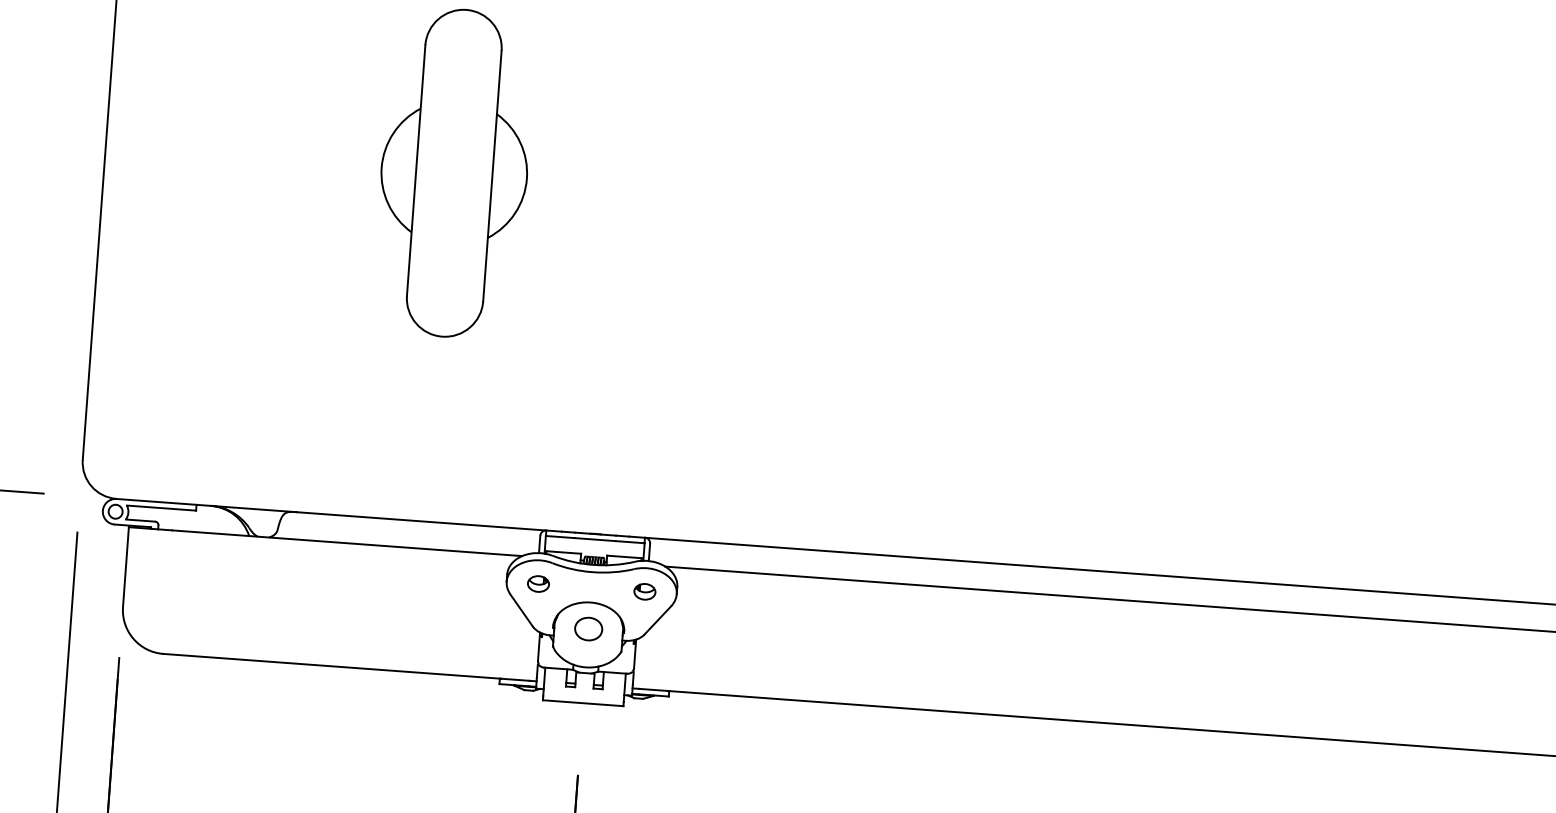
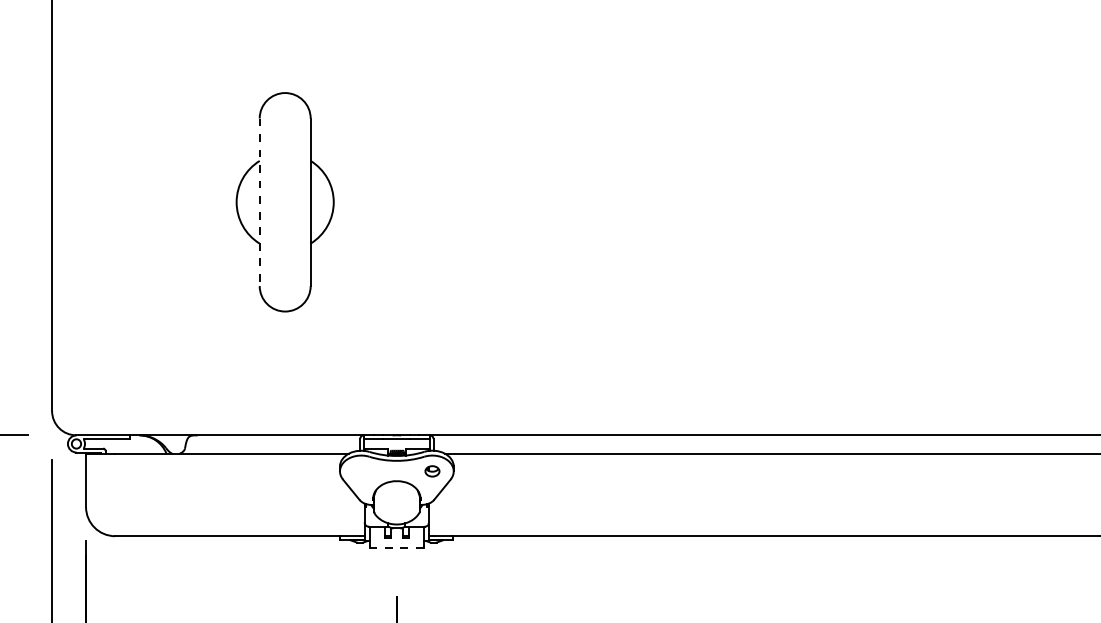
line: (415, 170) -> (259, 202), solid -> dashed
part: (538, 584) -> (361, 471), removed
part: (588, 628) -> (396, 498), removed
line: (582, 703) -> (396, 548), solid -> dashed

